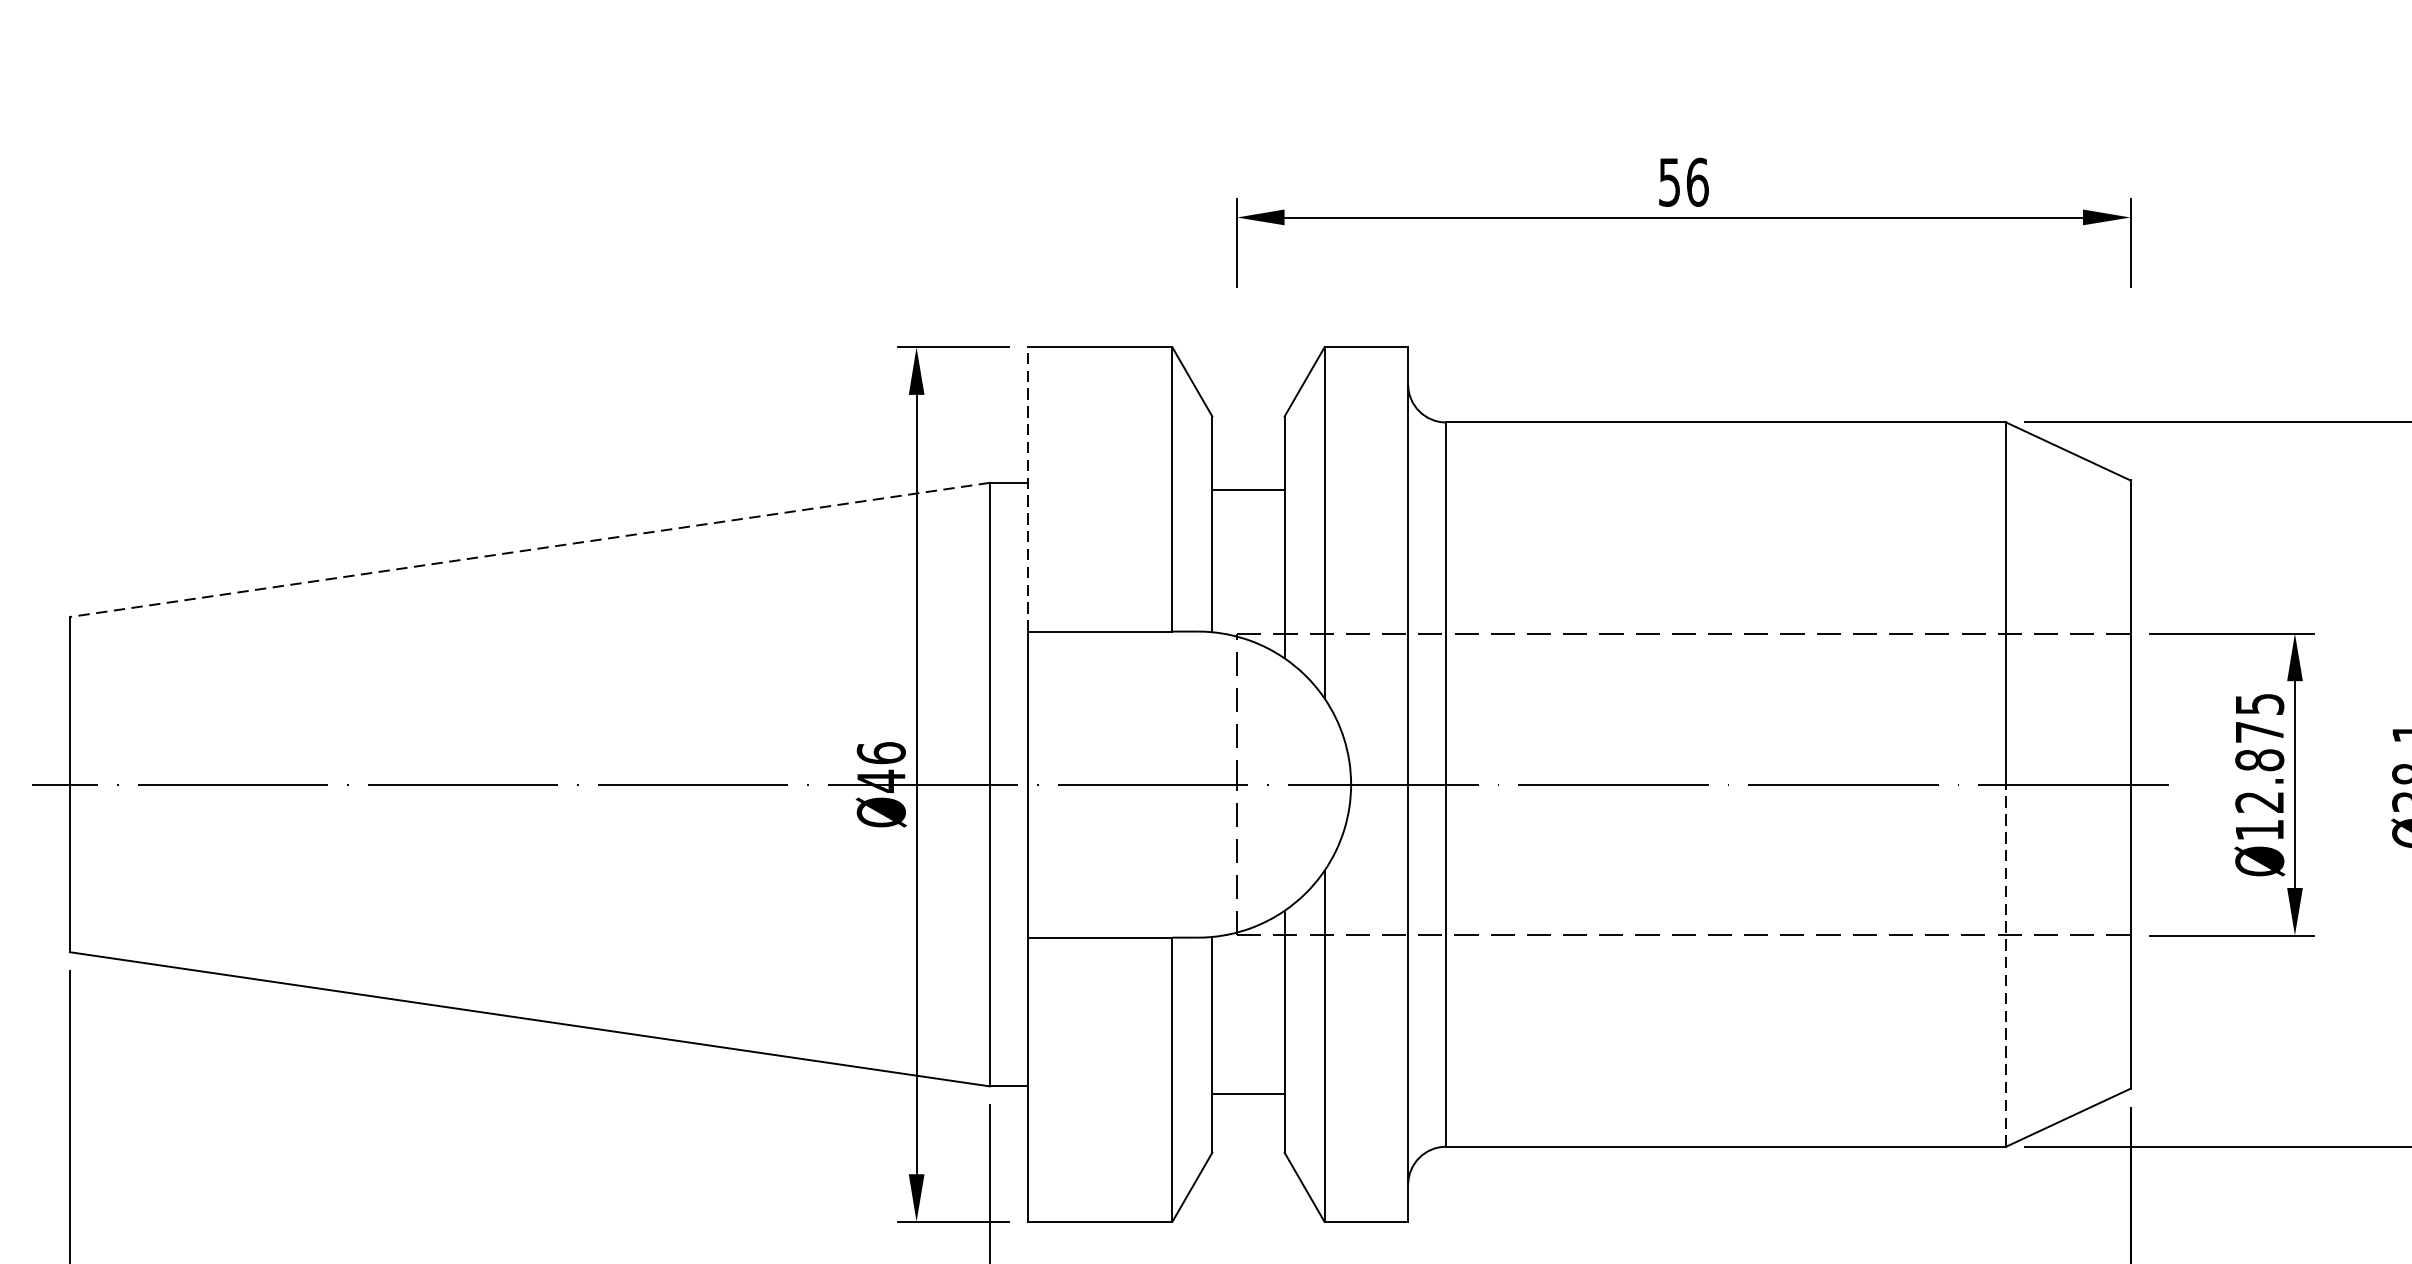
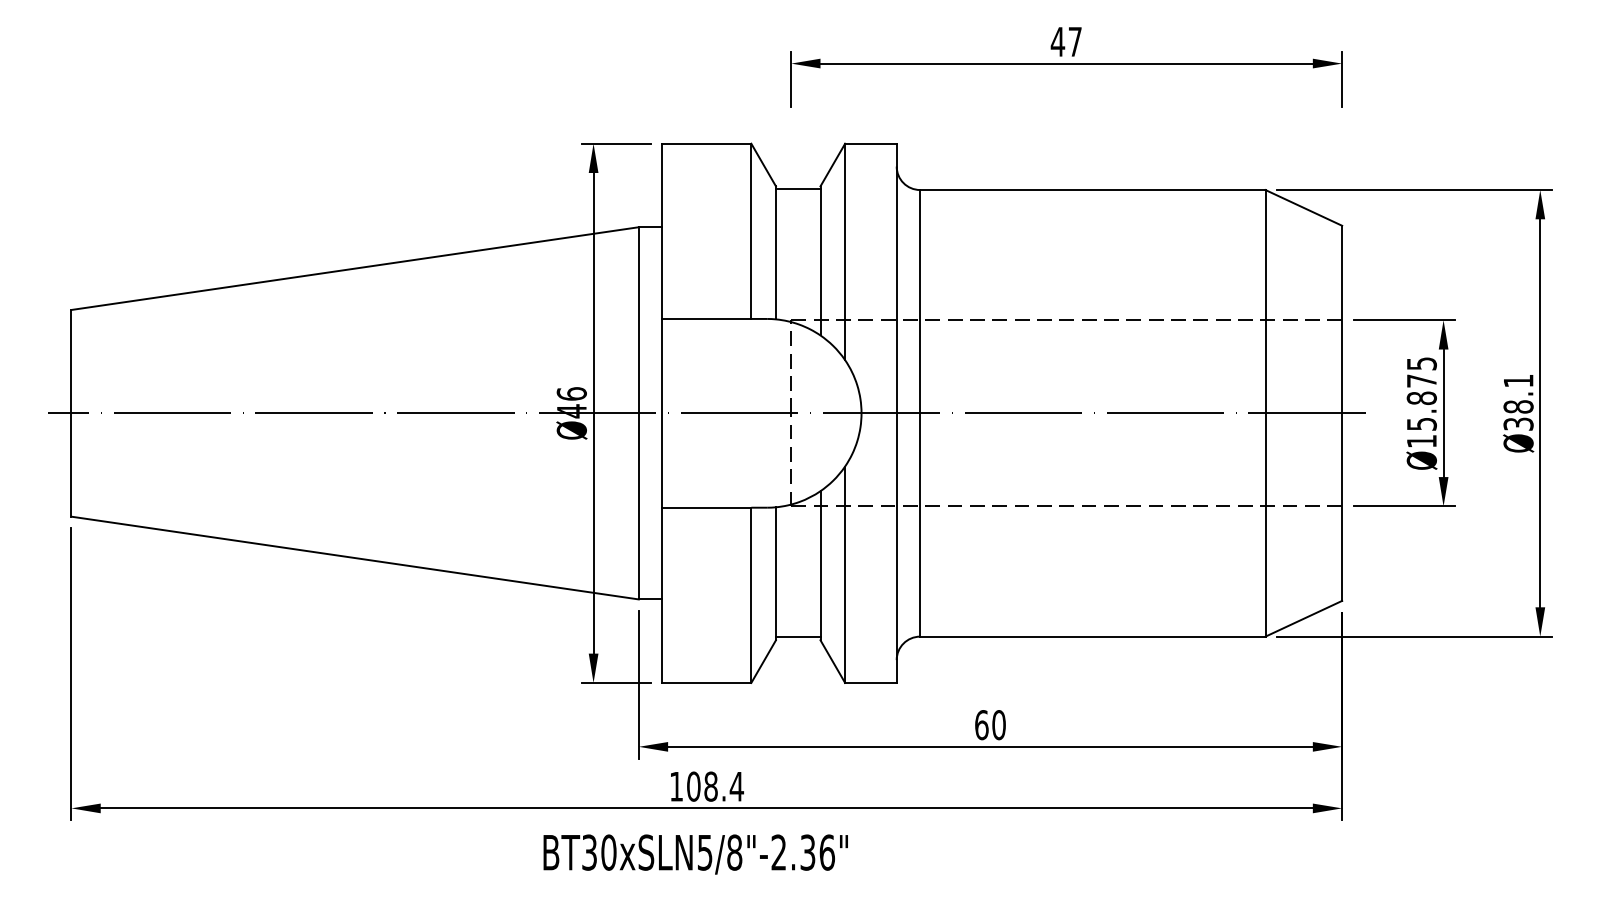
text: (1683, 181) -> (1066, 41), 56 -> 47
line: (1028, 489) -> (662, 231), dashed -> solid
line: (1247, 489) -> (797, 189), moved
line: (530, 549) -> (355, 268), dashed -> solid
text: (2259, 802) -> (1421, 424), Ø12.875 -> Ø15.875
line: (2006, 966) -> (1265, 525), dashed -> solid
line: (1247, 1094) -> (797, 637), moved

